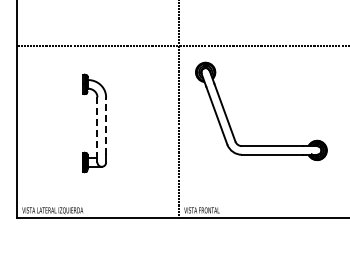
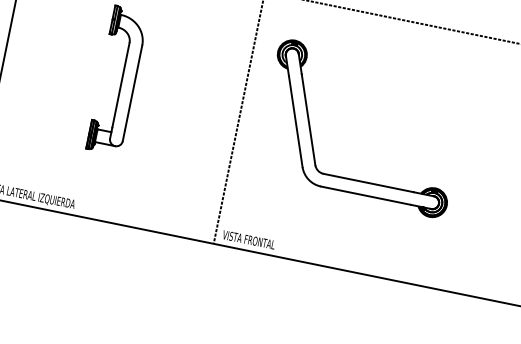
part: (229, 121) -> (312, 133), moved
line: (97, 126) -> (120, 85), dashed -> solid
line: (106, 126) -> (134, 88), dashed -> solid

